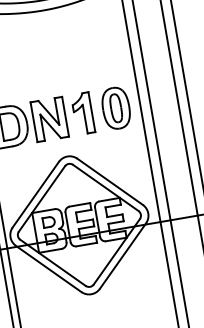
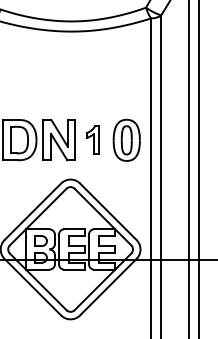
part: (82, 113) -> (92, 139), size x0.7

